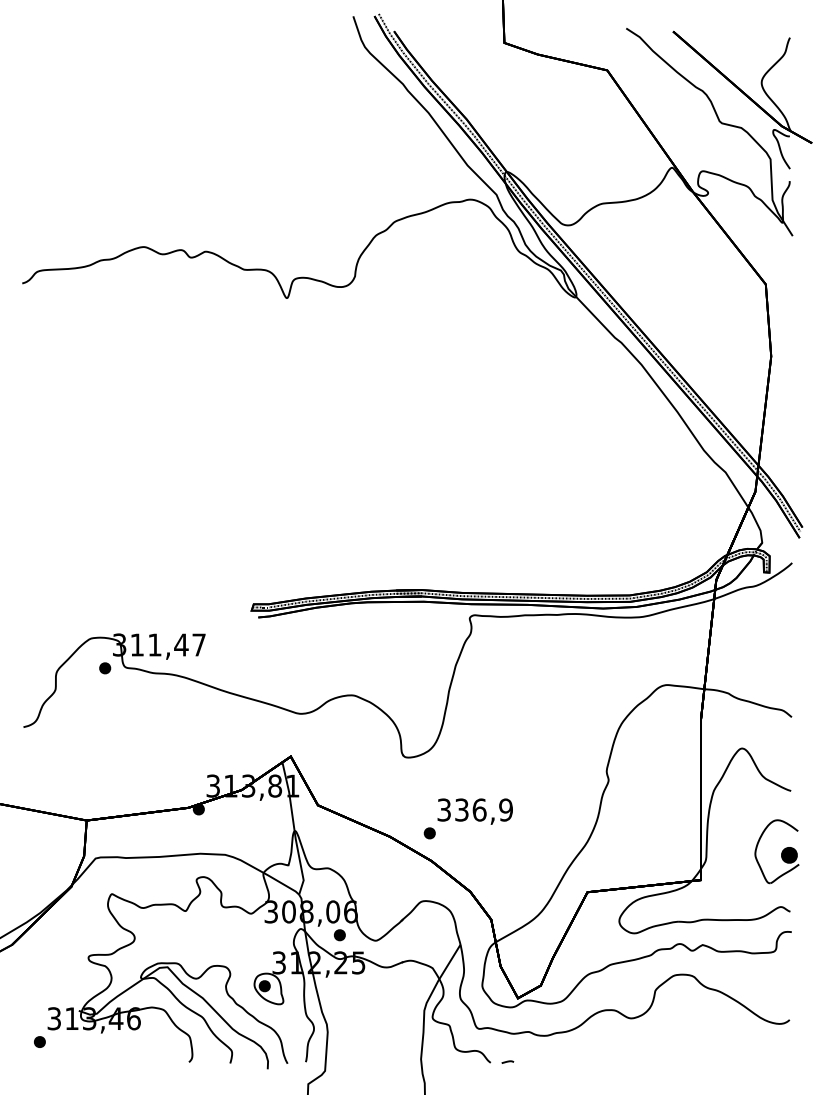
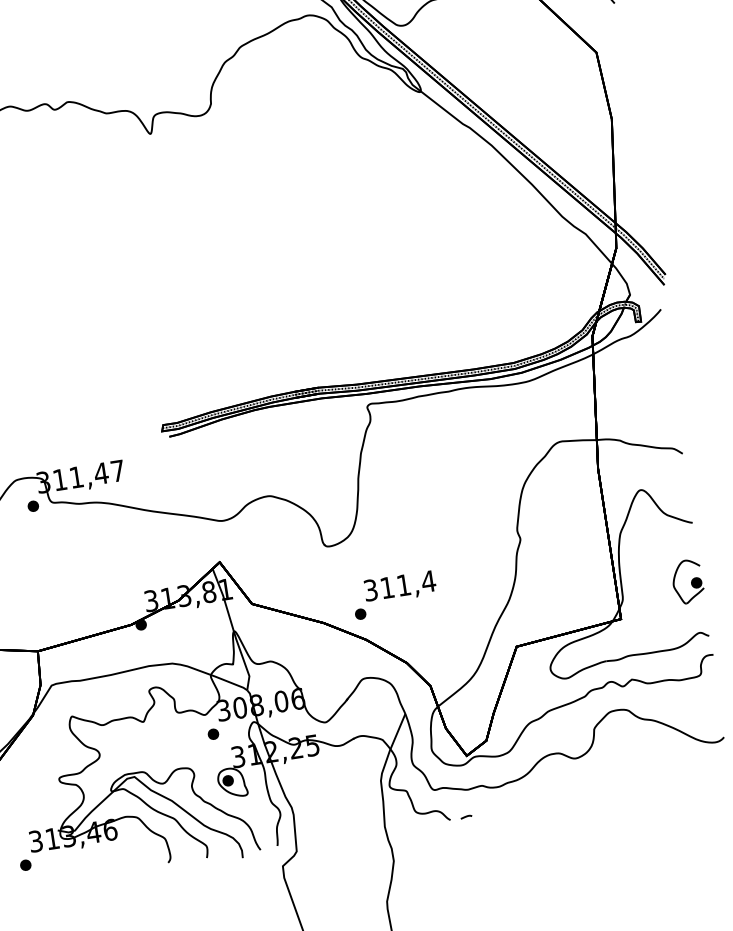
text: (484, 809) -> (408, 584), 336,9 -> 311,4
part: (776, 851) -> (687, 581), size x0.71
part: (339, 935) -> (213, 734), moved

